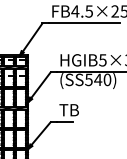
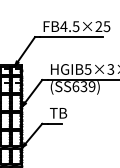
text: (97, 79) -> (83, 86), (SS540) -> (SS639)

